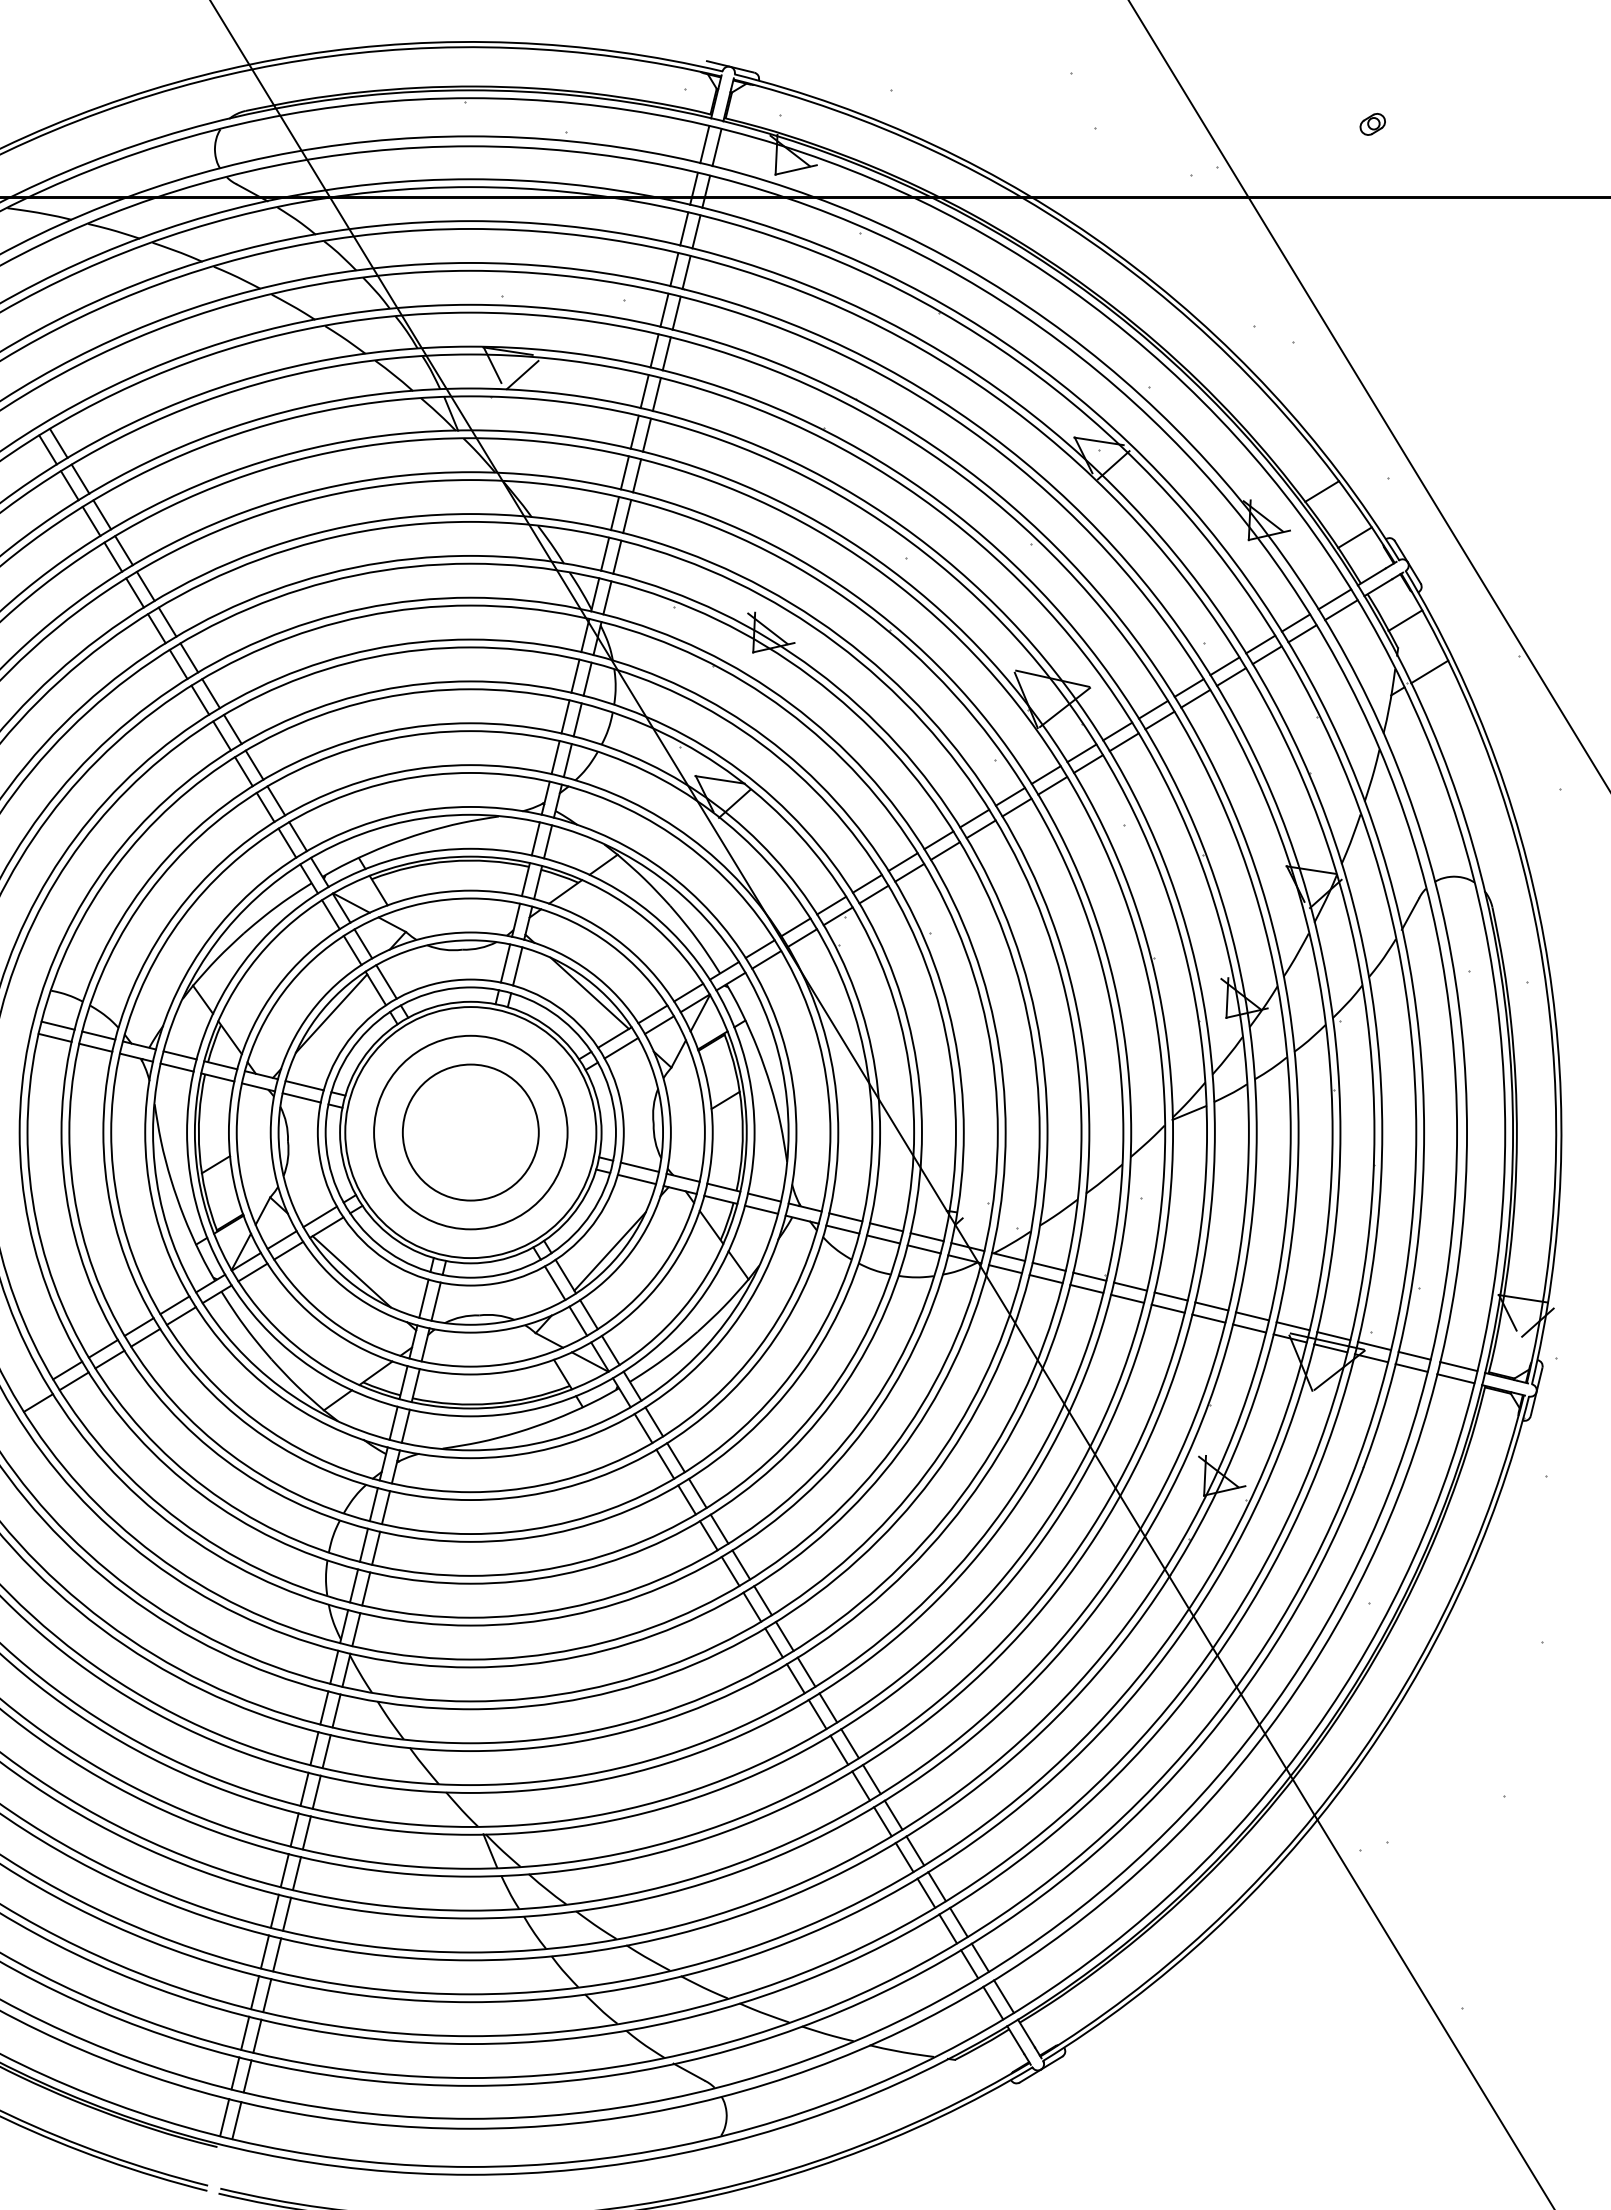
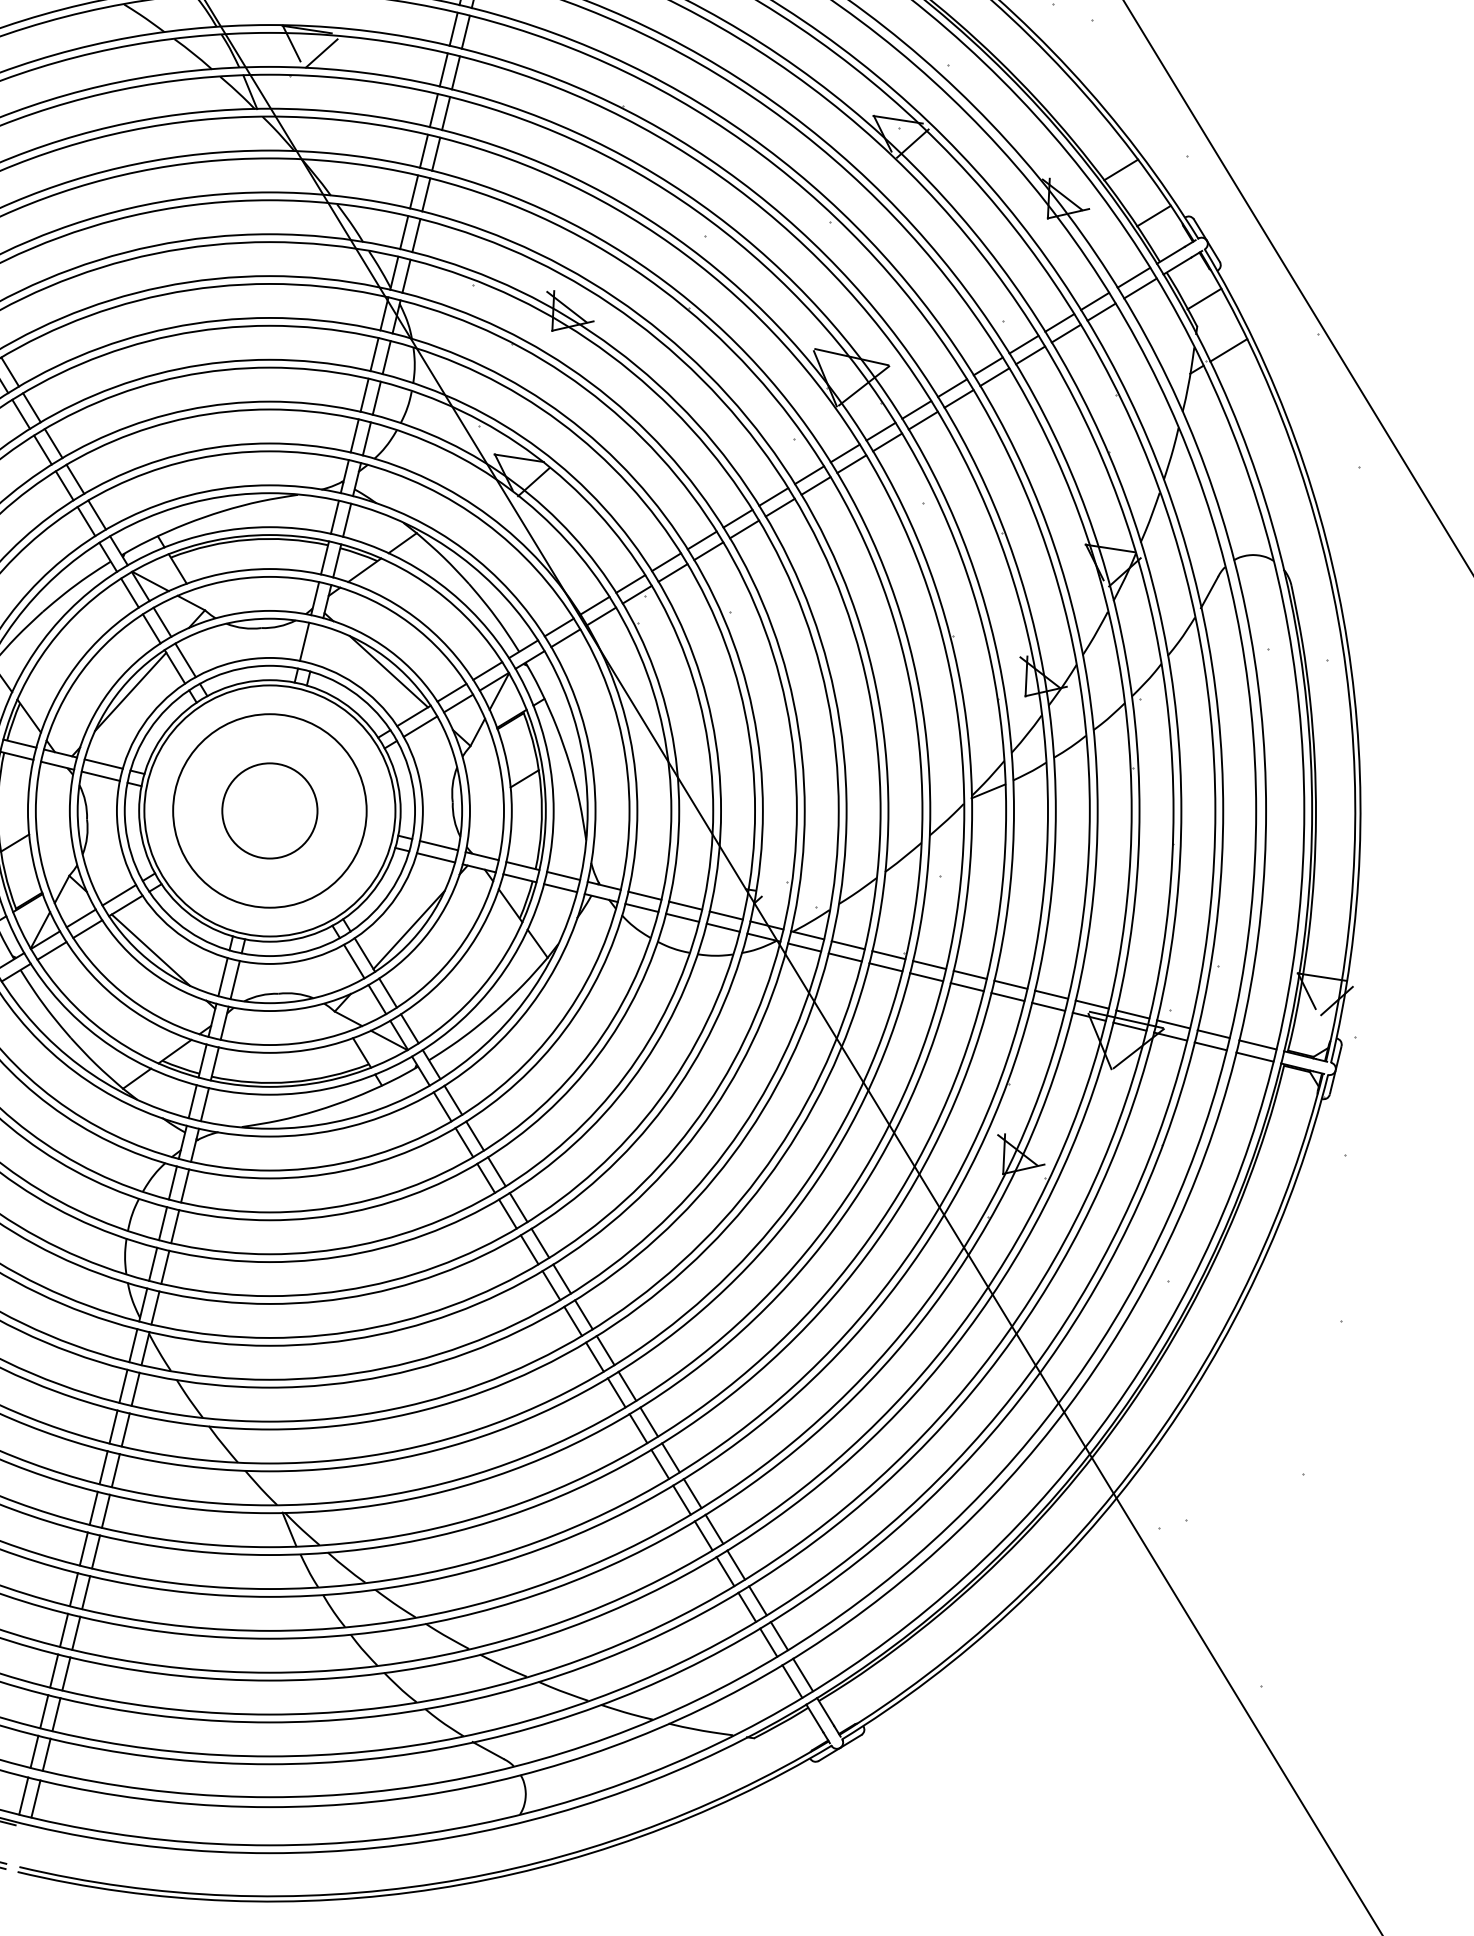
line: (517, 966) -> (316, 644), removed
circle: (470, 1132) -> (269, 810), size x0.7

